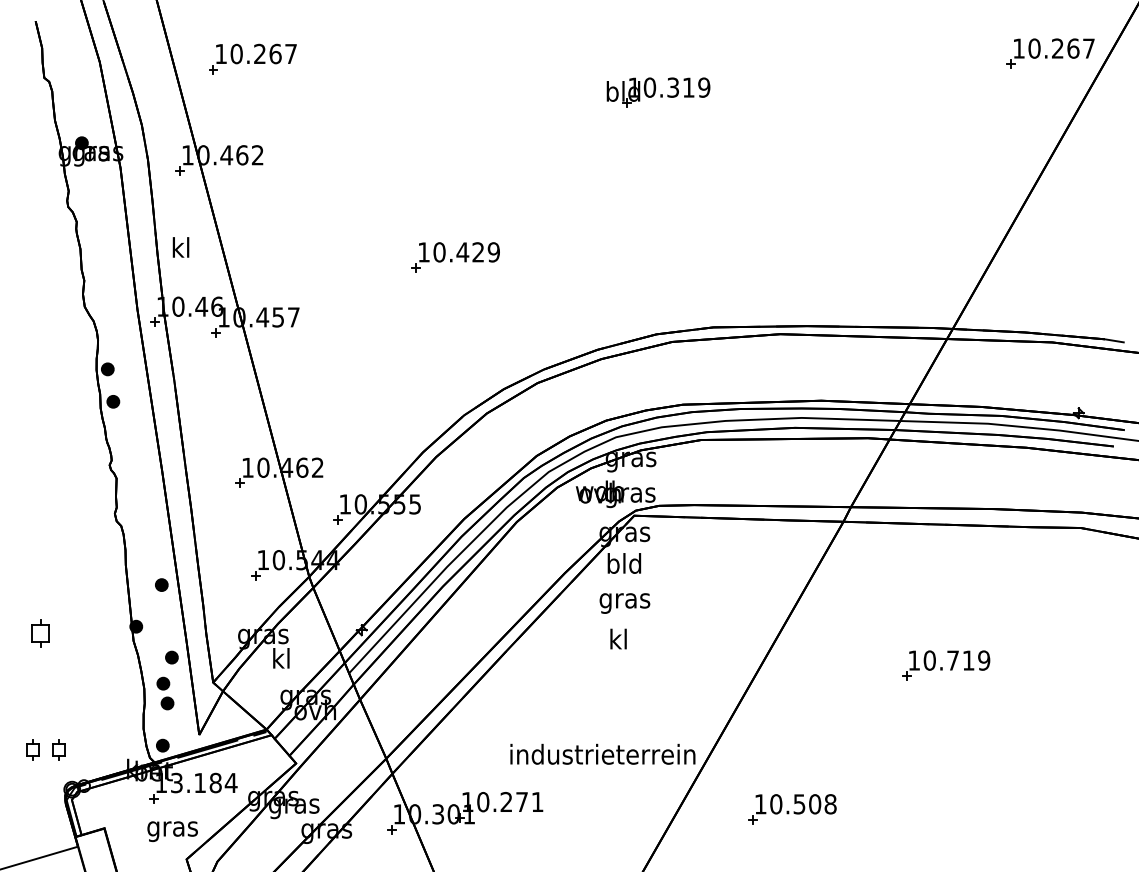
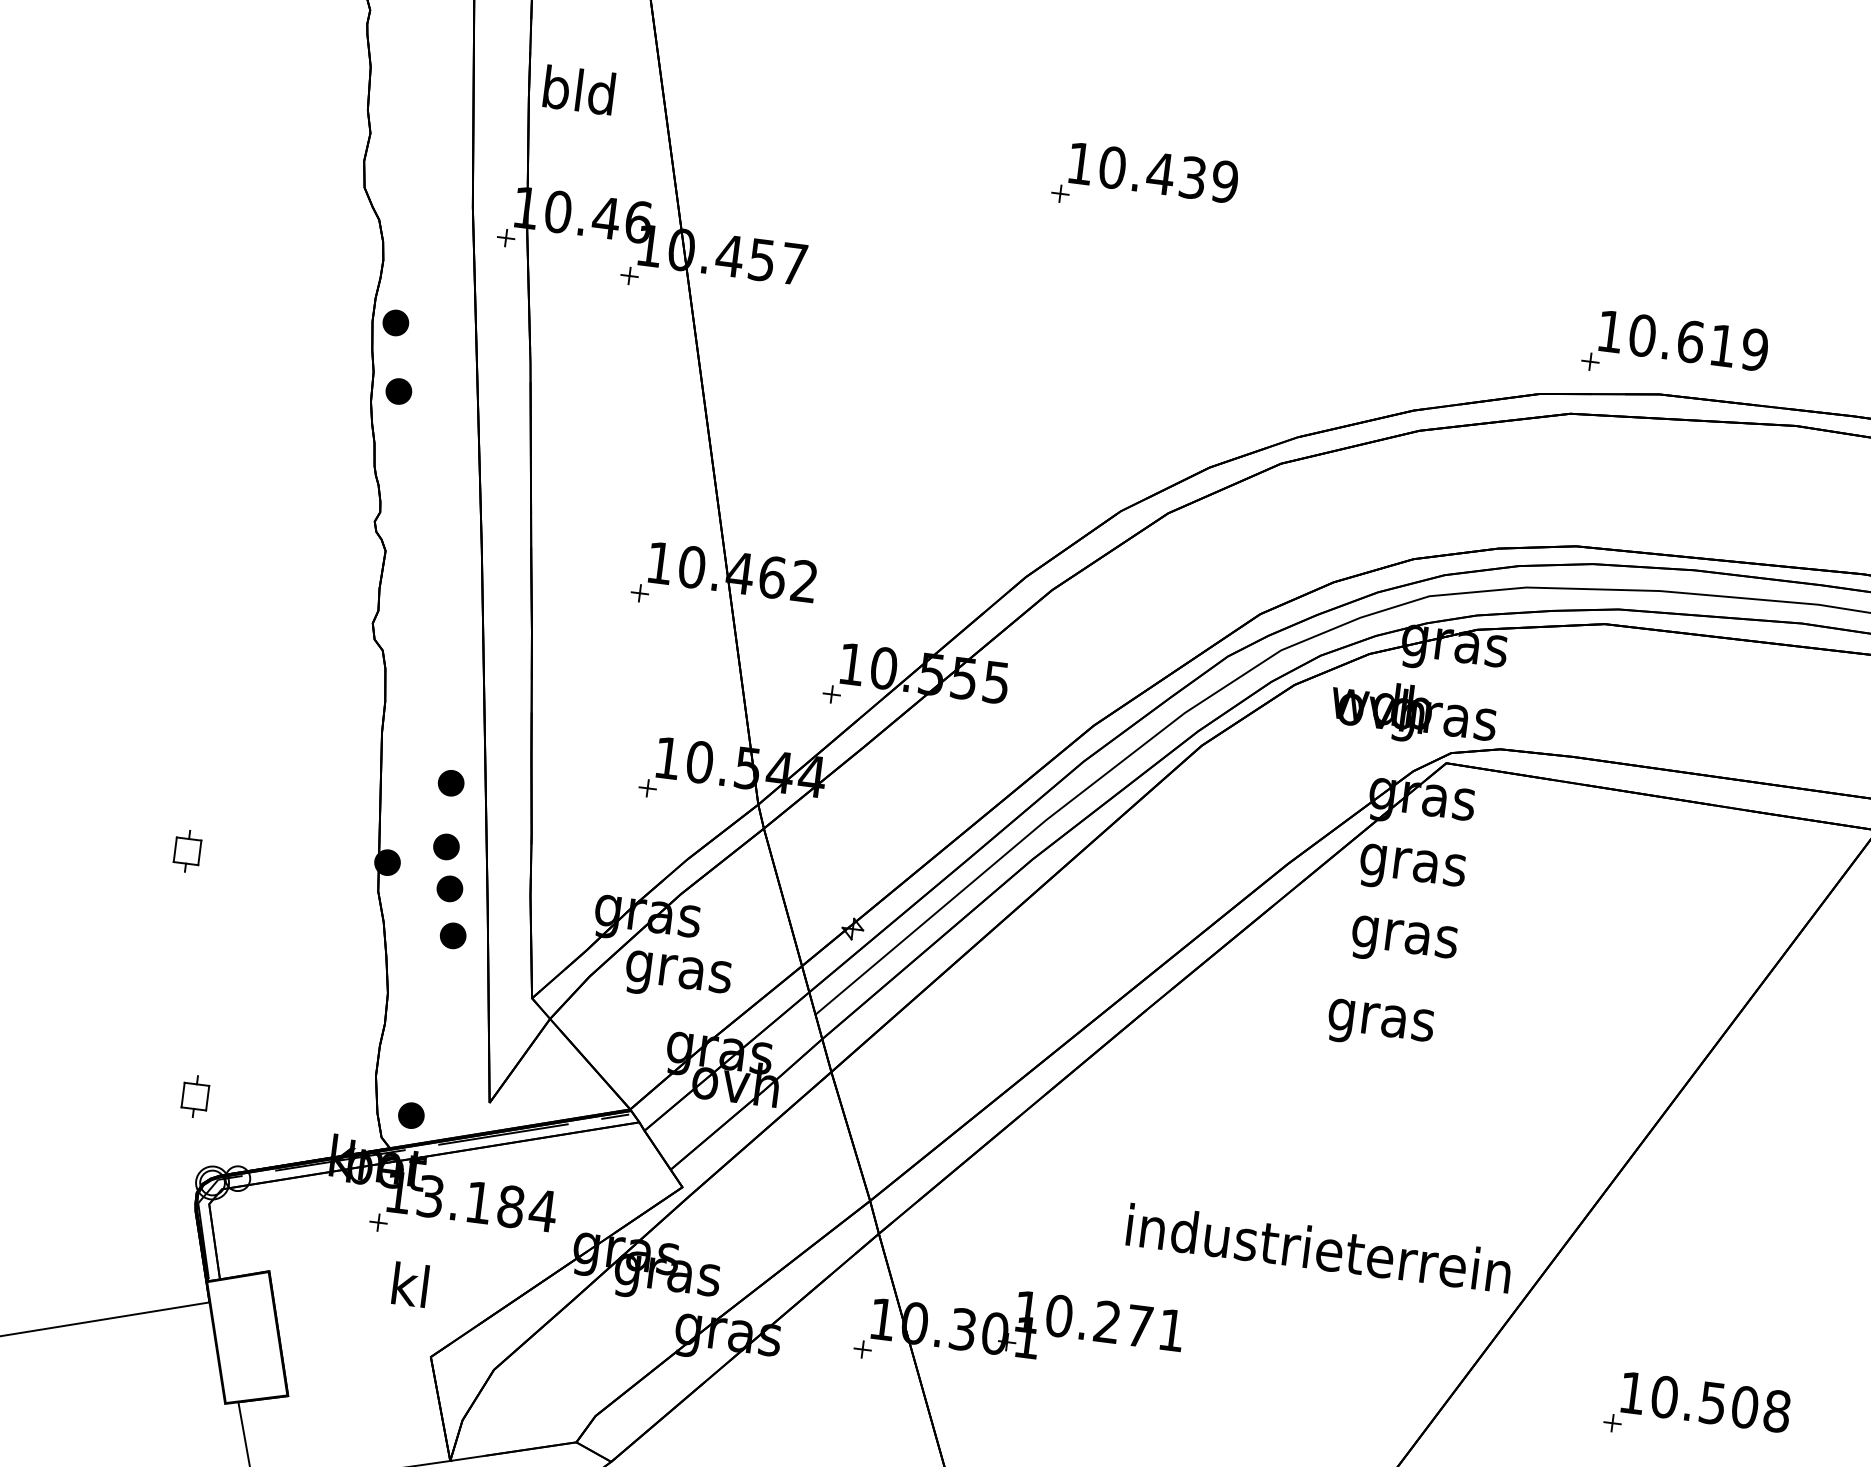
text: (180, 247) -> (578, 89), kl -> bld
text: (478, 252) -> (1193, 178), 10.429 -> 10.439
part: (718, 305) -> (1675, 350), added
text: (624, 566) -> (1412, 865), bld -> gras
part: (39, 632) -> (185, 849), size x0.71
text: (618, 641) -> (1380, 1019), kl -> gras
text: (281, 661) -> (678, 972), kl -> gras
part: (165, 693) -> (448, 867), moved
part: (32, 749) -> (140, 1089), removed
text: (172, 828) -> (409, 1289), gras -> kl

